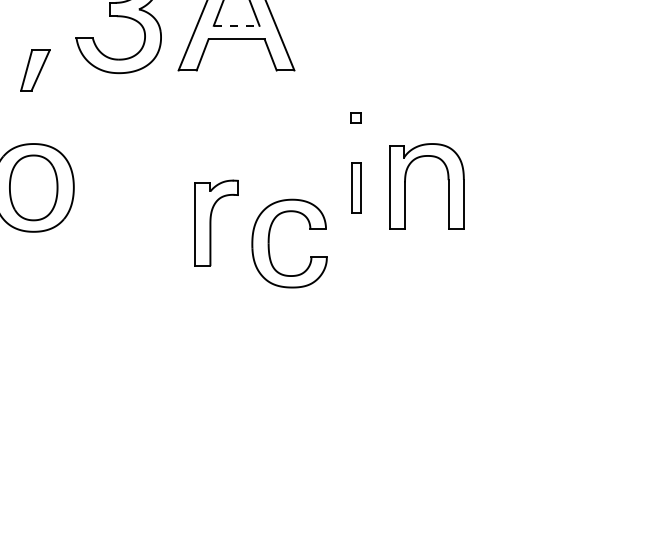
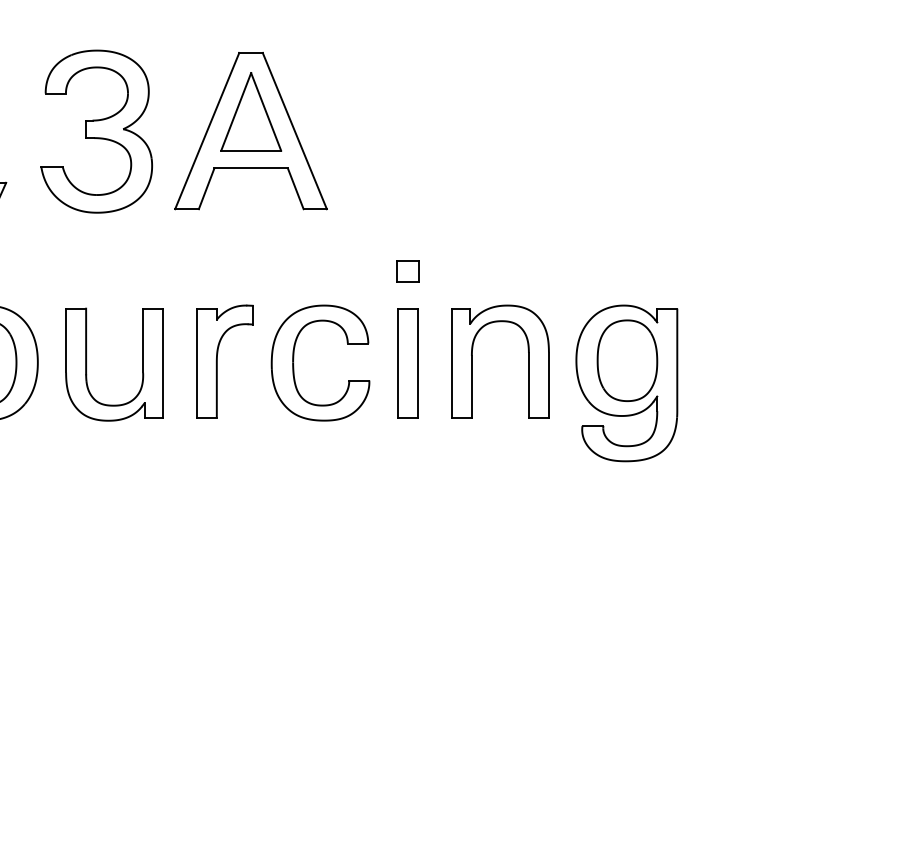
line: (236, 25) -> (251, 150), dashed -> solid
part: (355, 118) -> (407, 271), size x1.67
part: (110, 188) -> (86, 364), added
part: (355, 188) -> (407, 363), size x1.67
part: (523, 203) -> (626, 383), added
part: (210, 223) -> (217, 361), moved
part: (269, 240) -> (294, 359), moved

